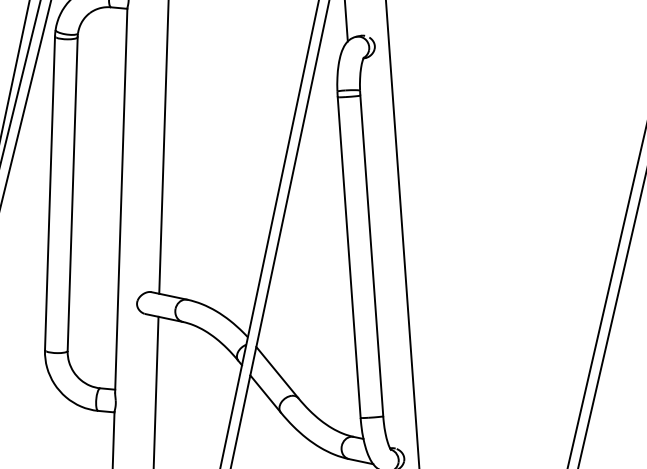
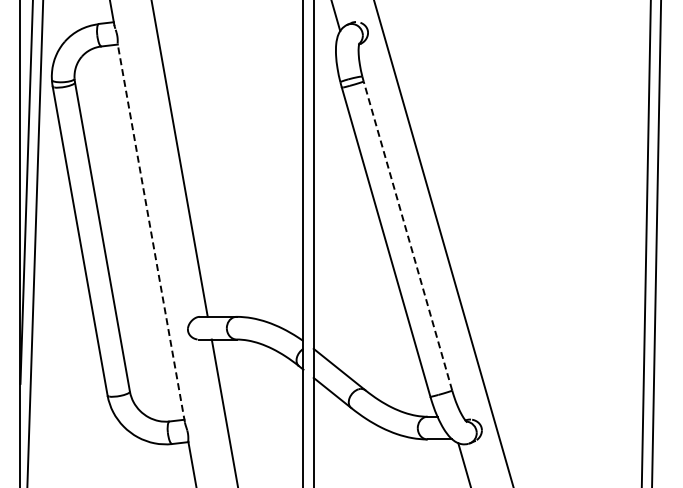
line: (121, 199) -> (151, 232), solid -> dashed
line: (371, 256) -> (407, 236), solid -> dashed

